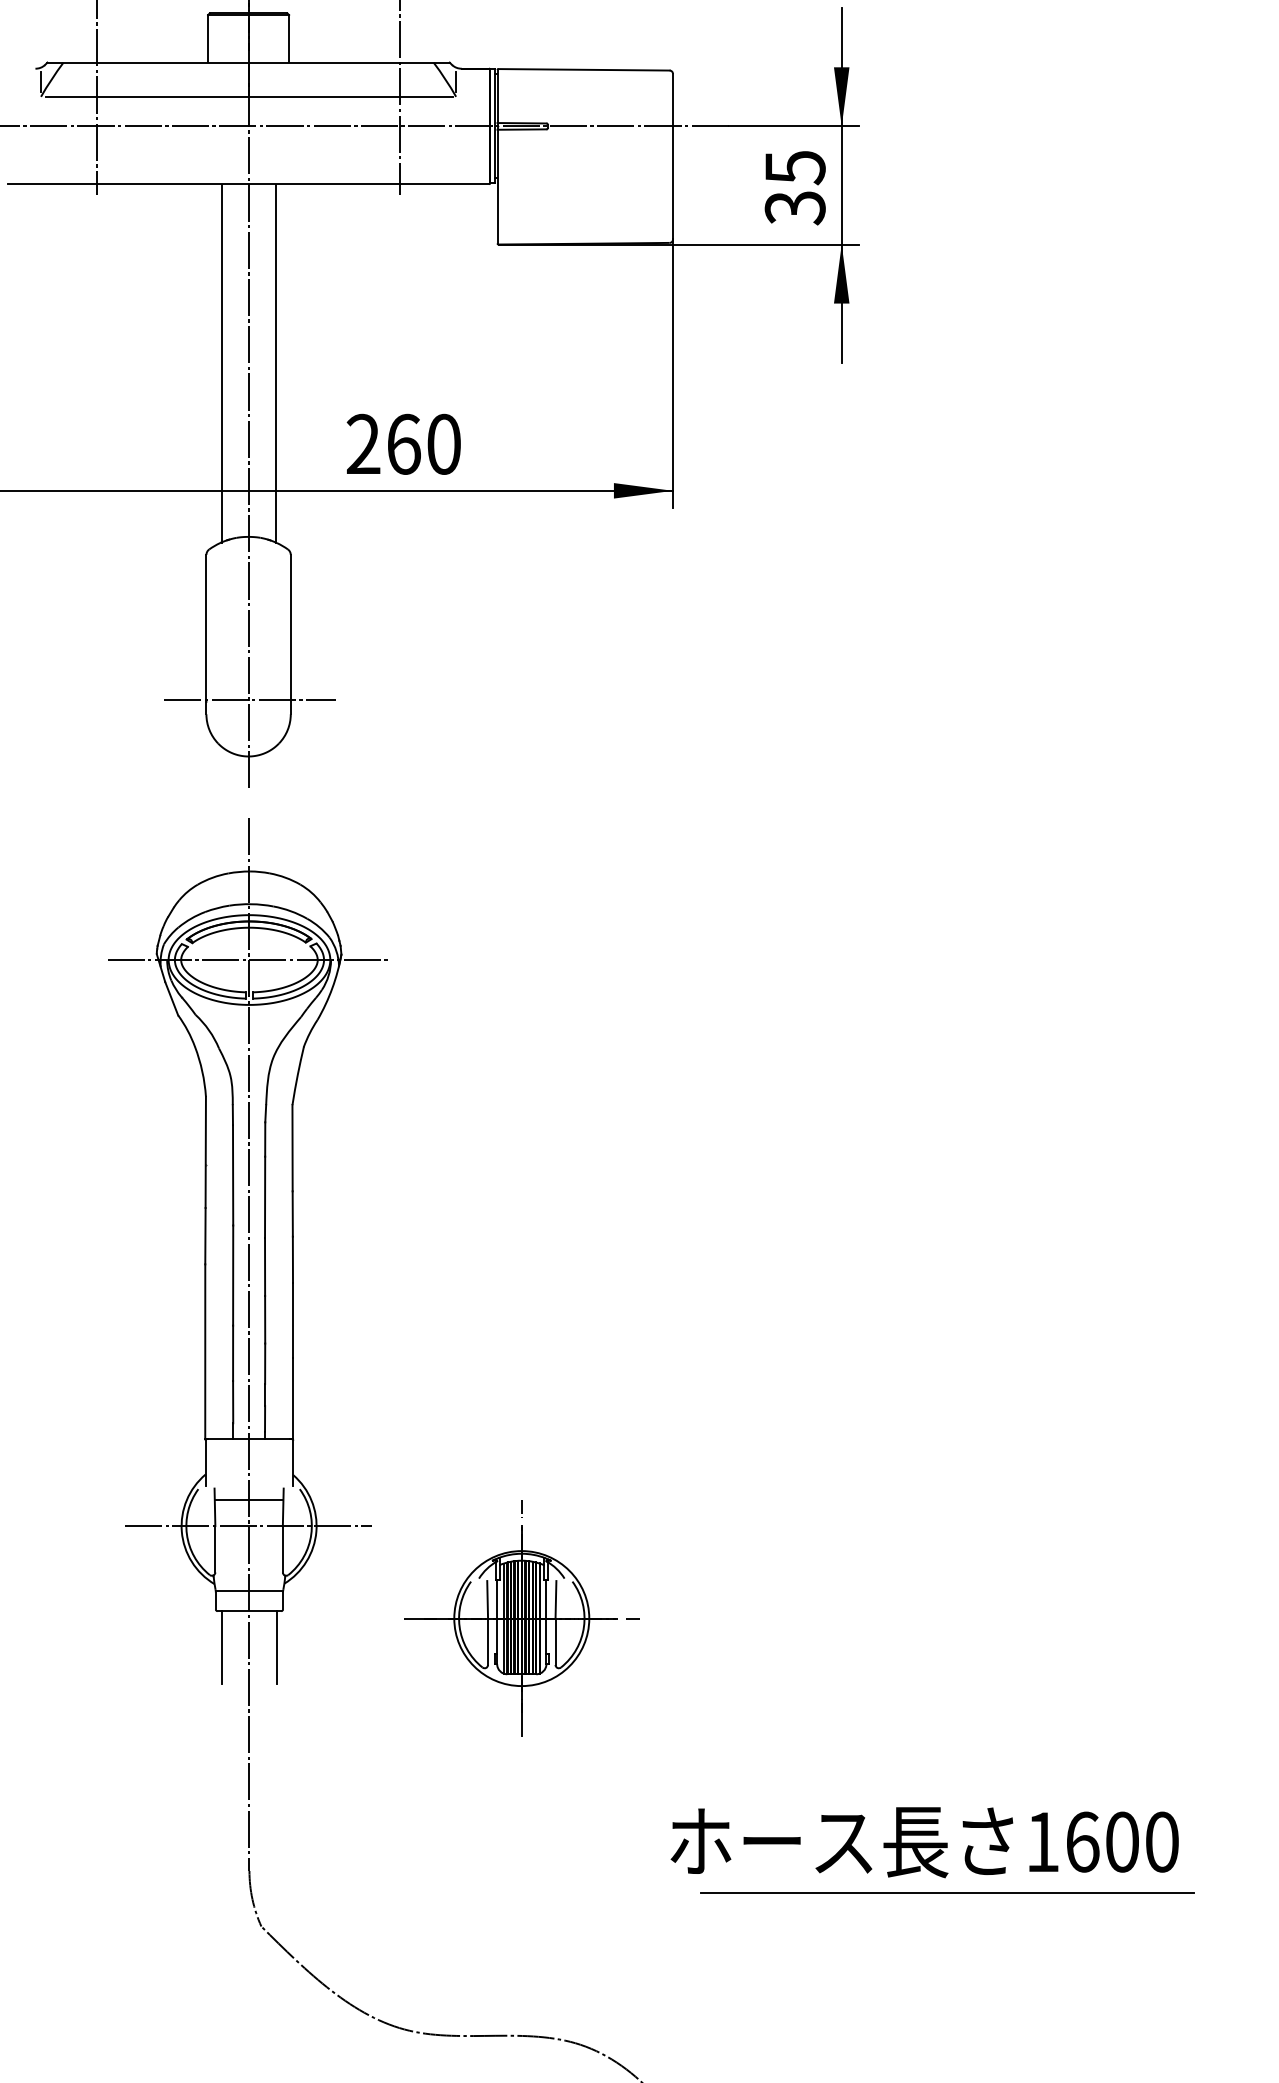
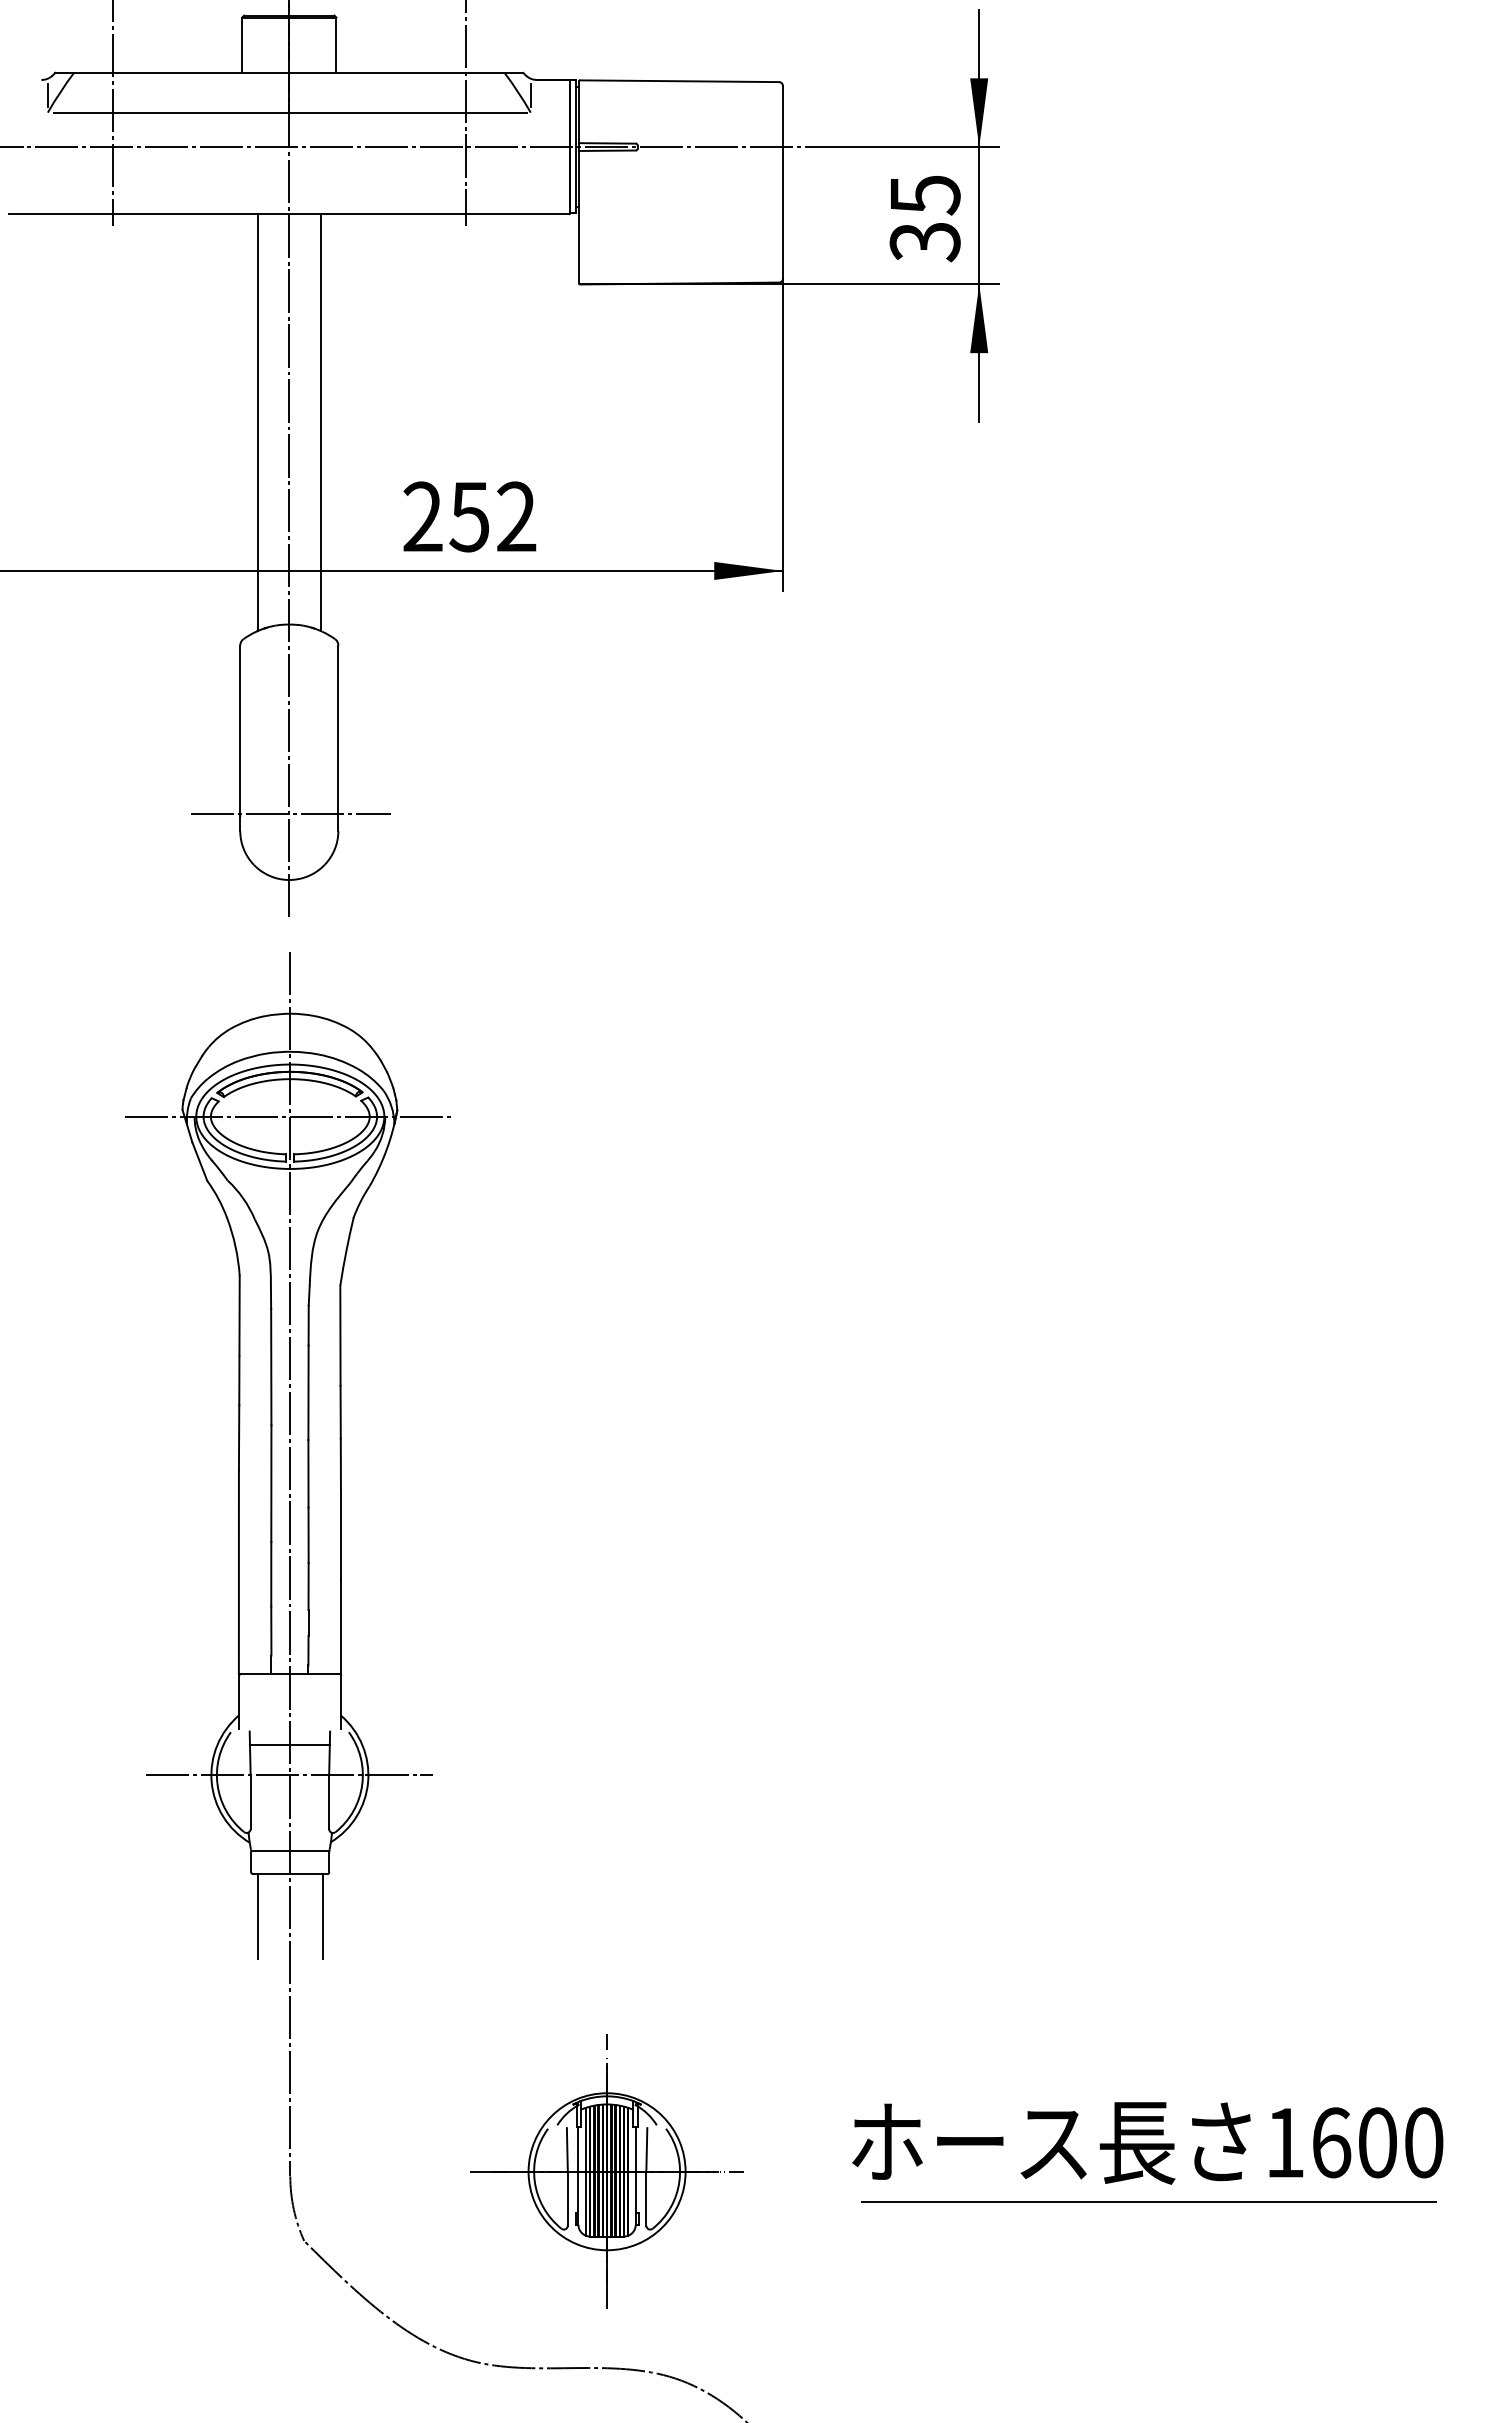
text: (423, 444) -> (492, 516), 260 -> 252
part: (521, 1618) -> (606, 2171), moved
text: (924, 1842) -> (1147, 2143), moved
line: (946, 1892) -> (1148, 2201), moved

